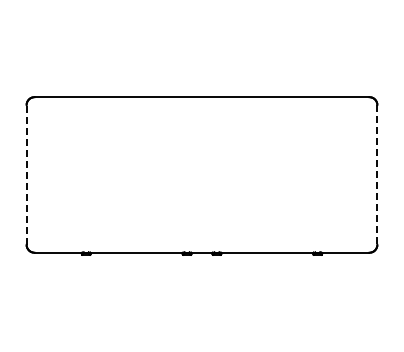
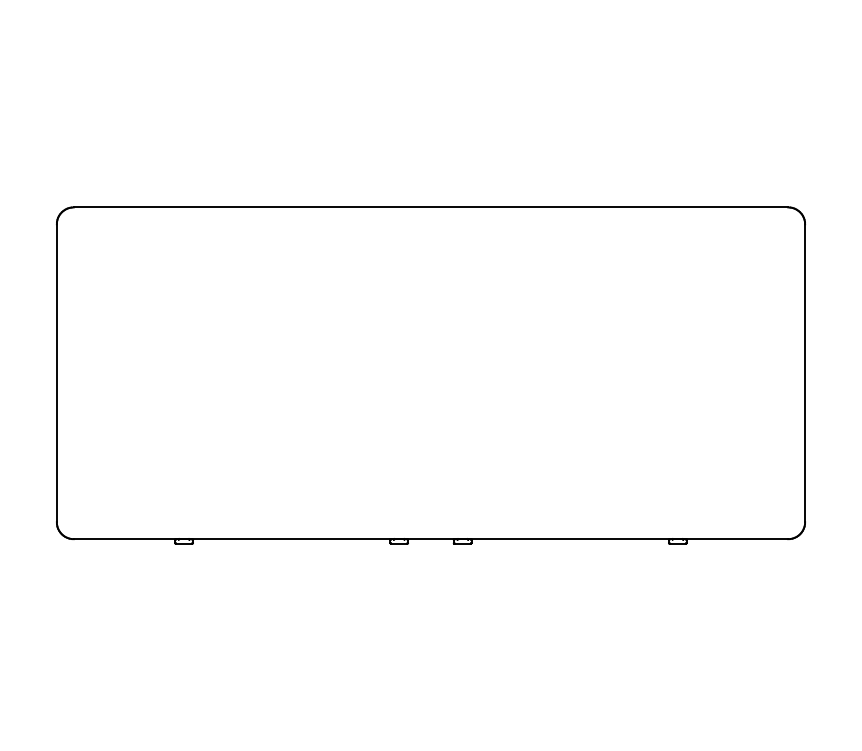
line: (26, 174) -> (56, 372), dashed -> solid
line: (377, 174) -> (805, 372), dashed -> solid

